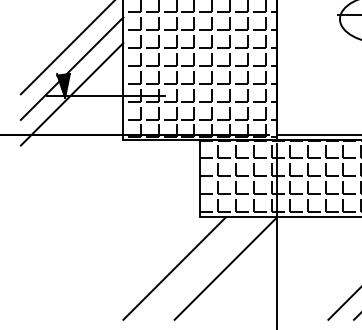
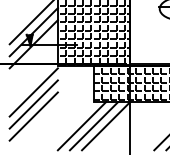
line: (71, 196) -> (33, 92), added
line: (71, 222) -> (33, 104), added
line: (71, 247) -> (33, 116), added
line: (199, 269) -> (93, 126), added

